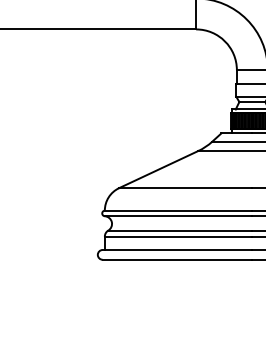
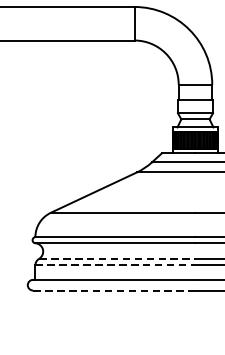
line: (180, 230) -> (117, 258), solid -> dashed
line: (178, 236) -> (115, 265), solid -> dashed
line: (177, 259) -> (114, 290), solid -> dashed

